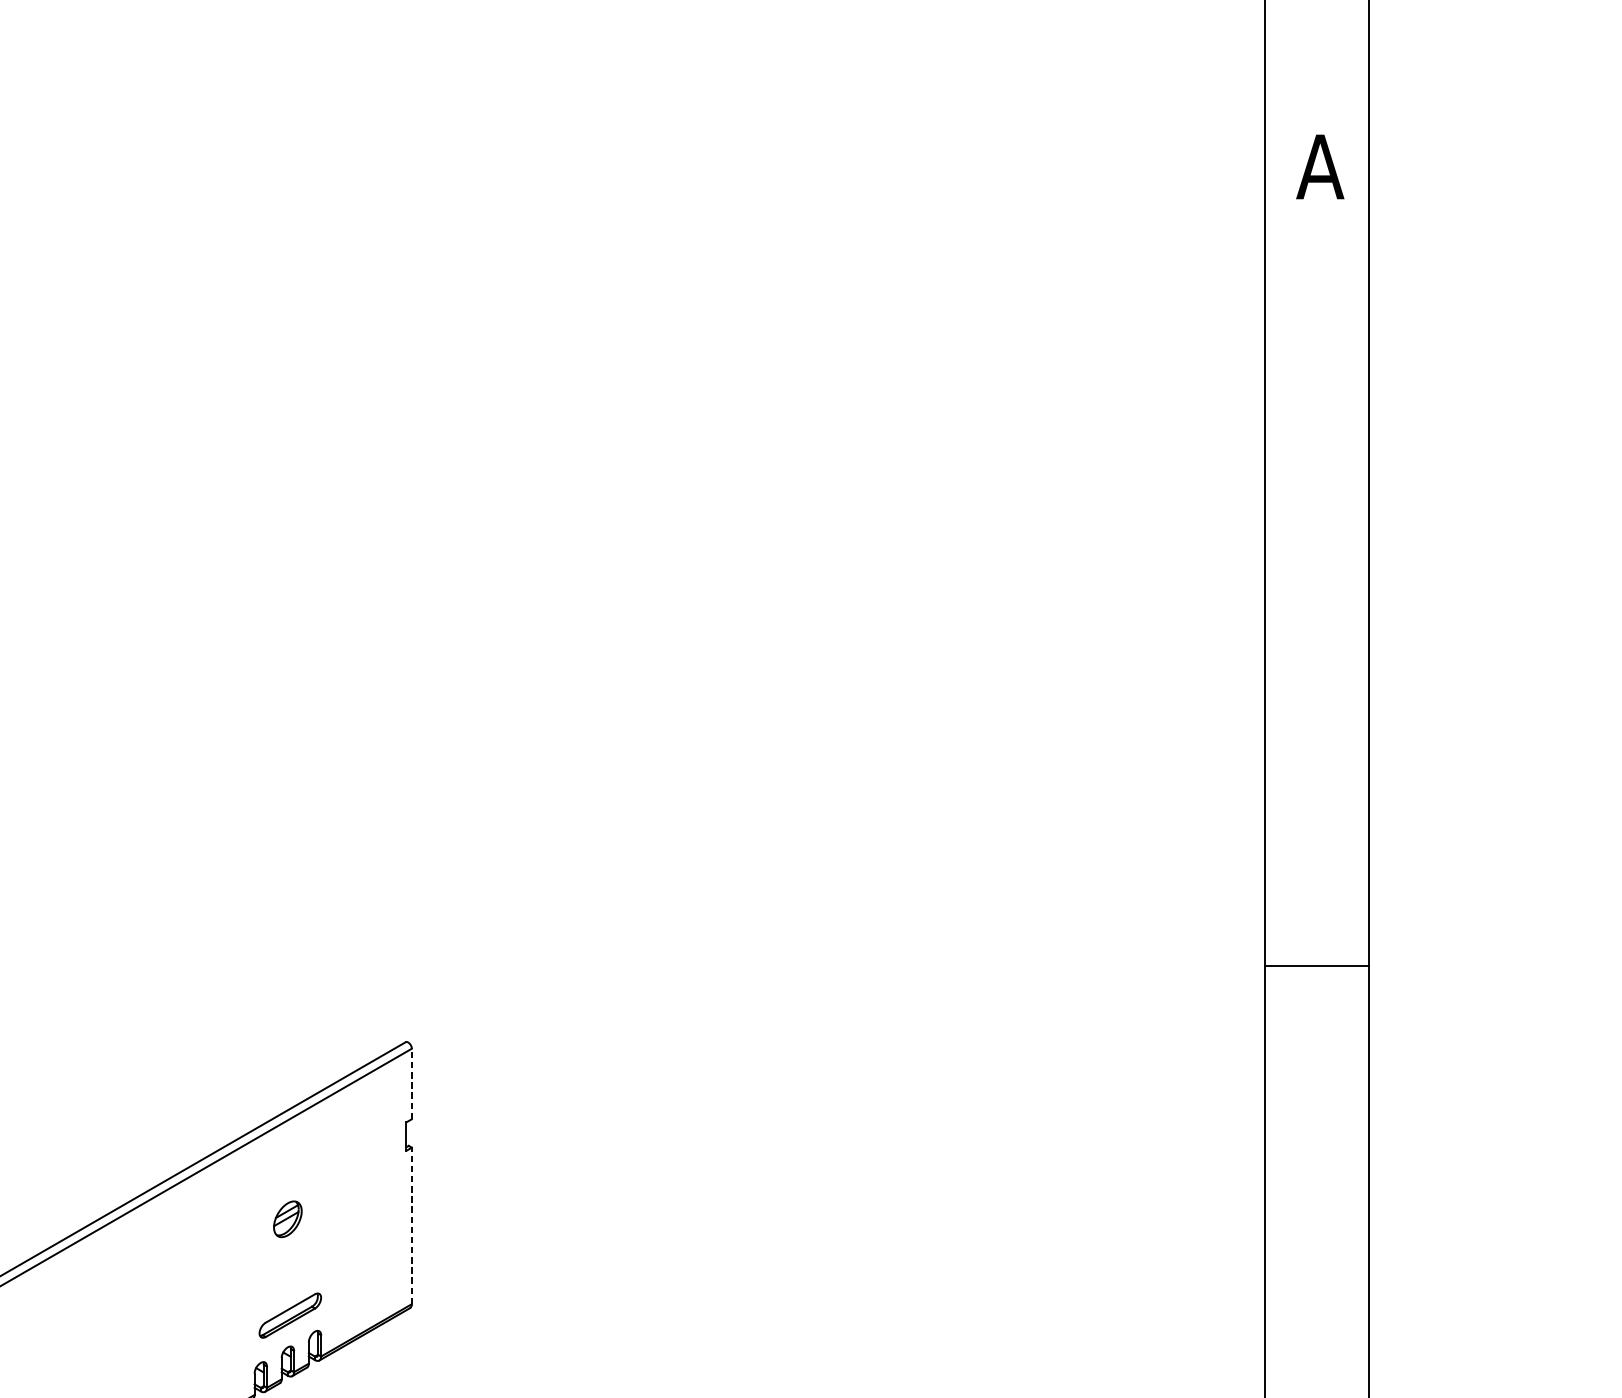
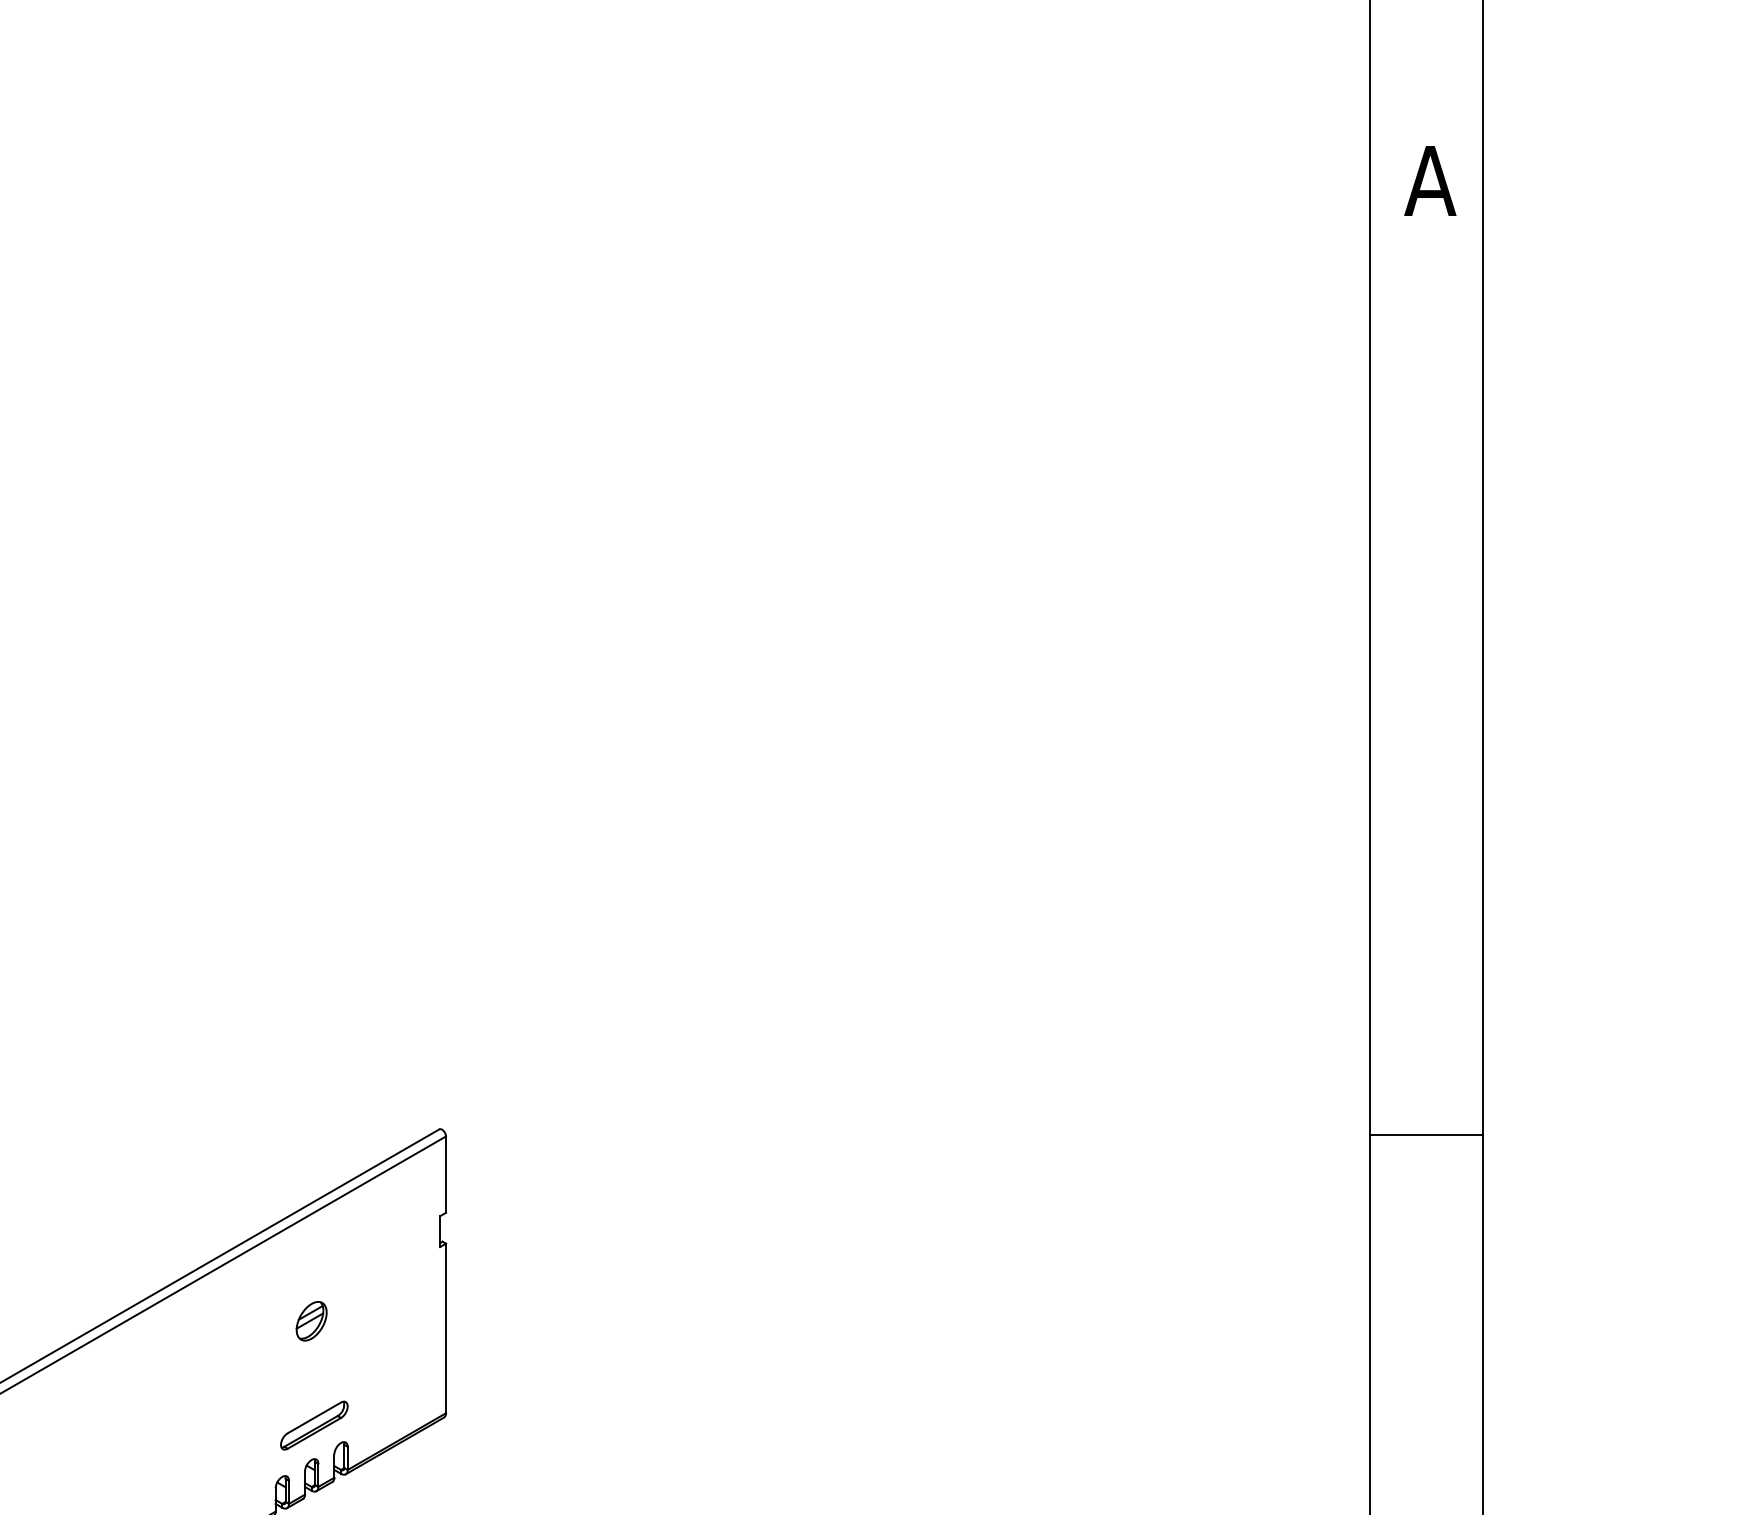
line: (1316, 965) -> (1426, 1134), moved
line: (412, 1083) -> (446, 1174), dashed -> solid
line: (412, 1225) -> (446, 1328), dashed -> solid

